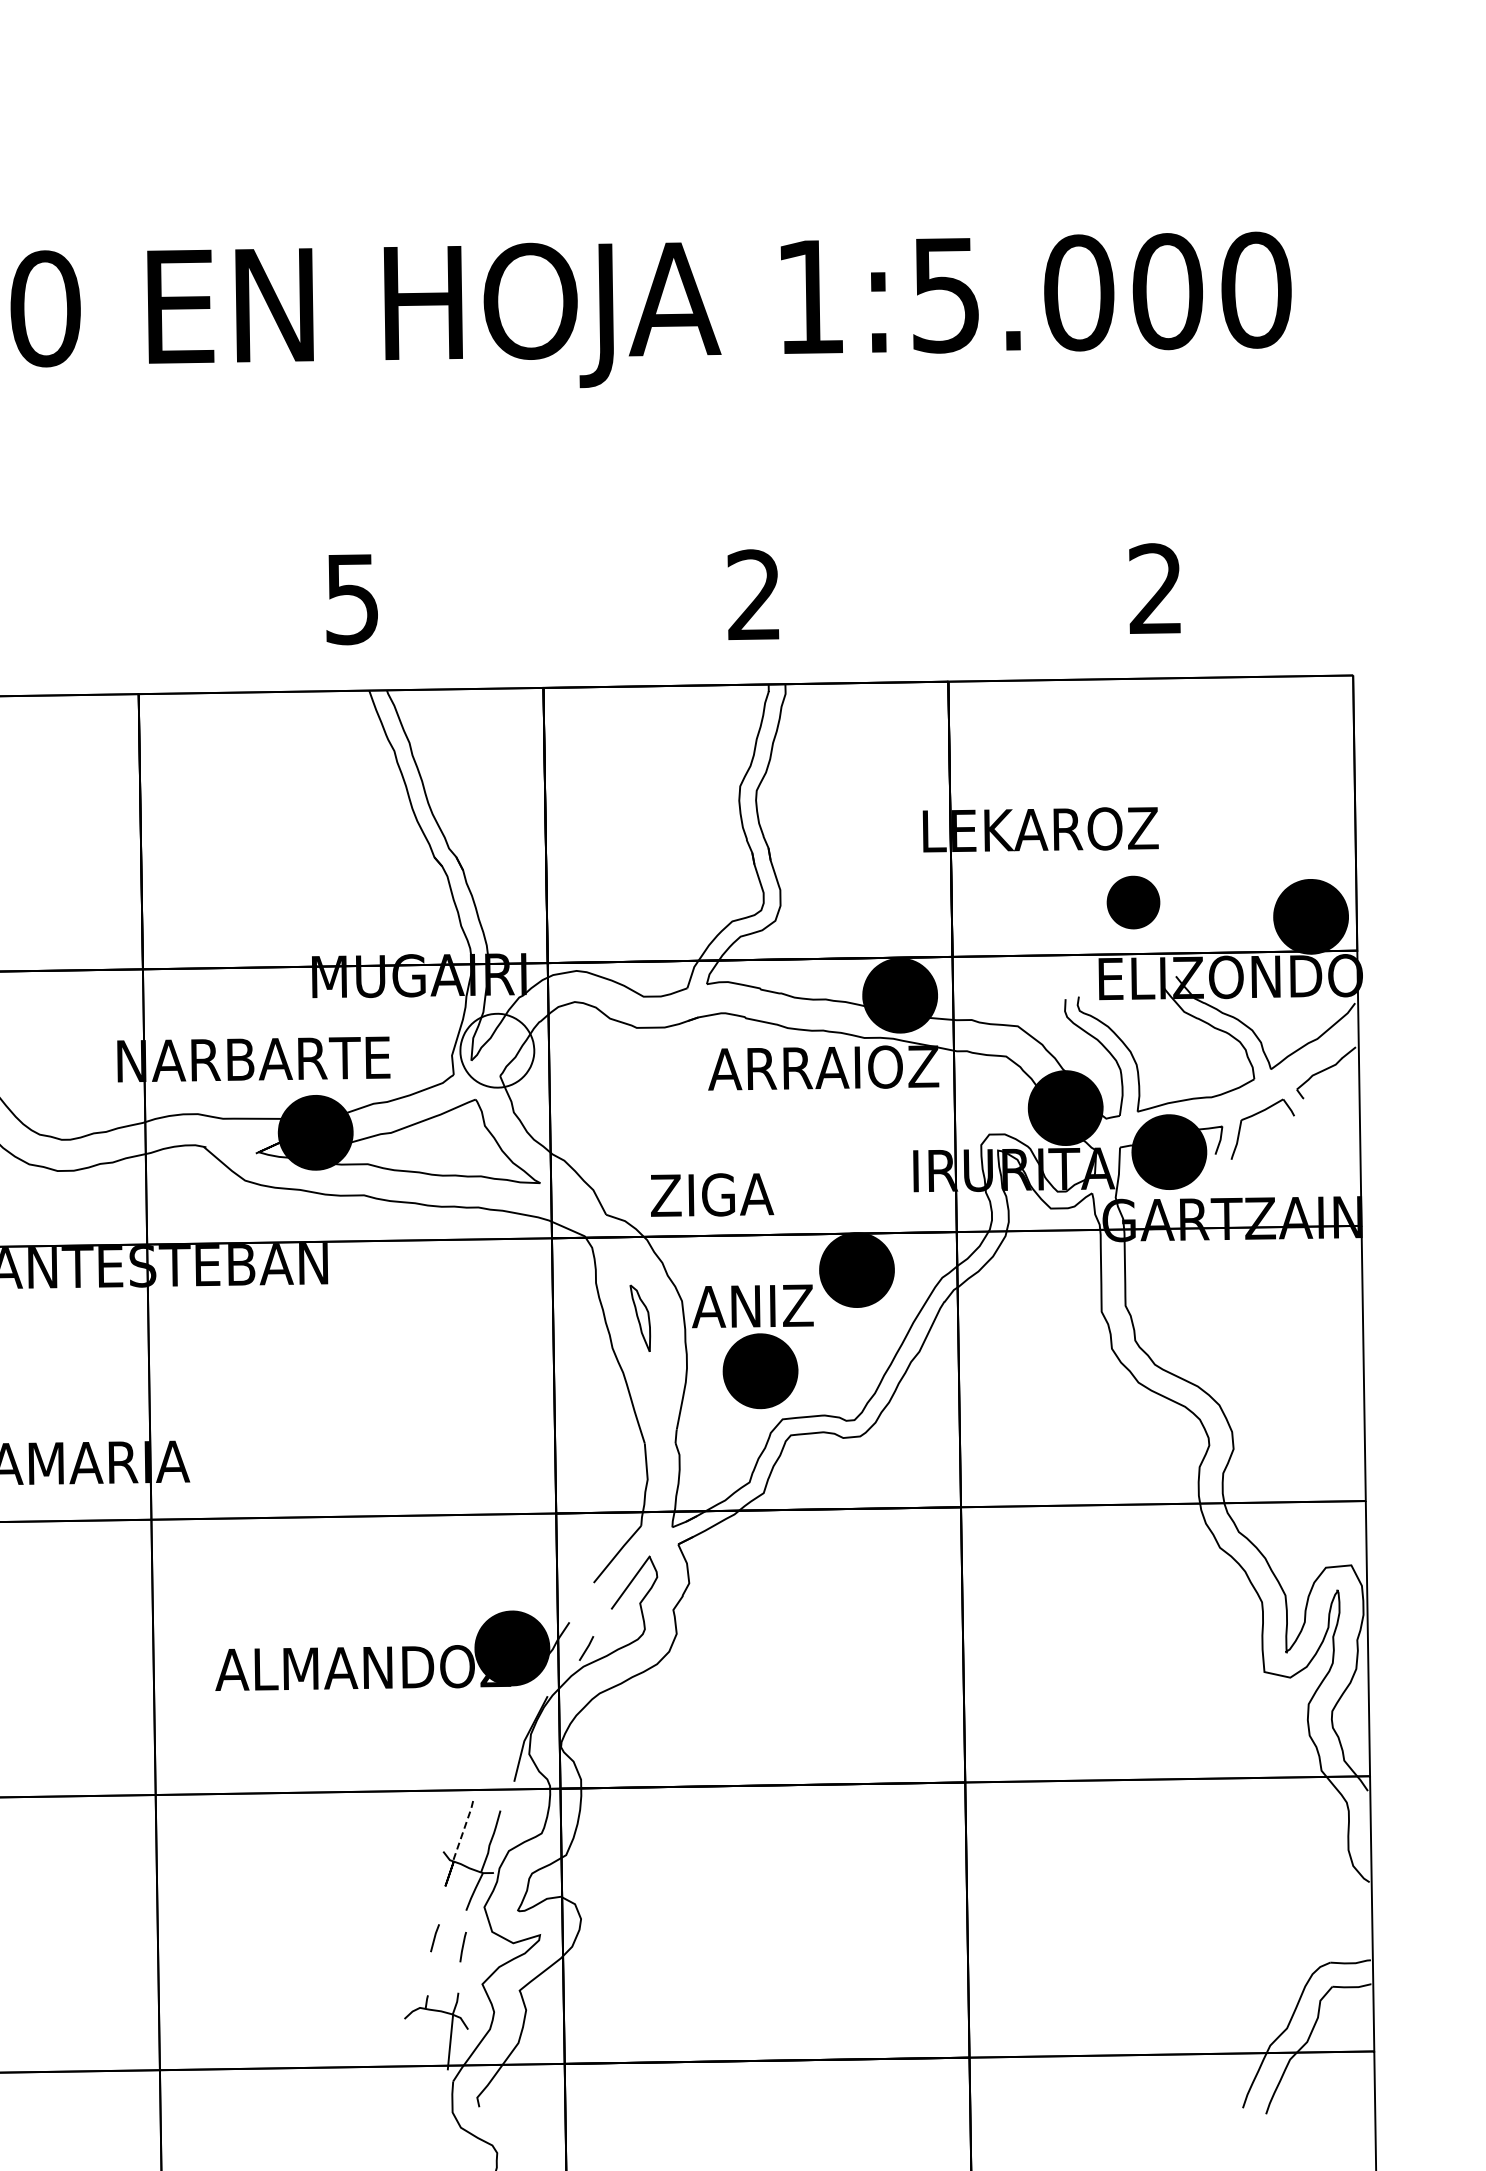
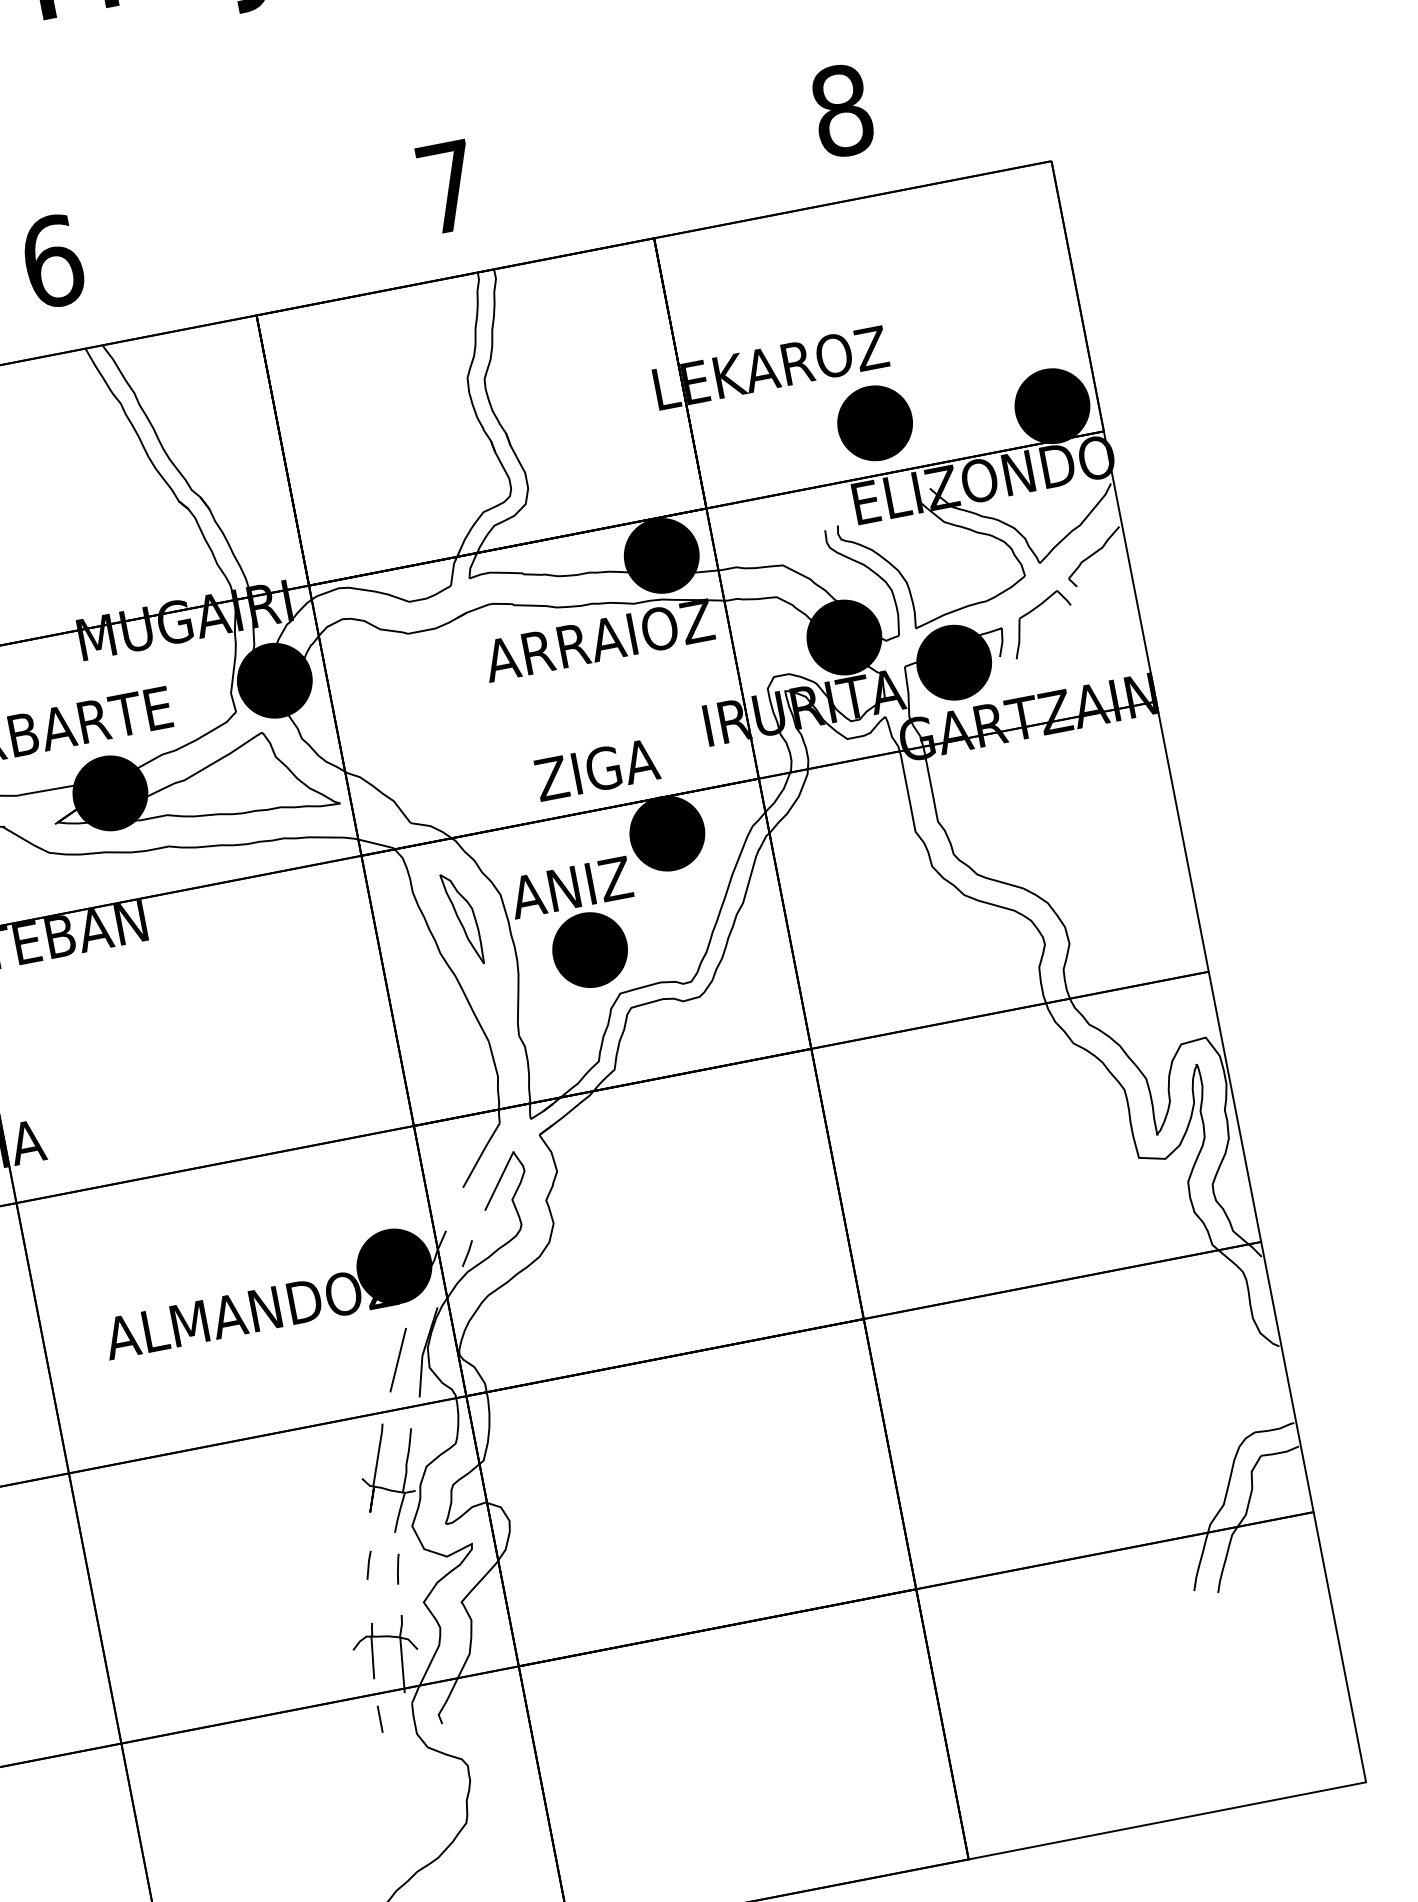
text: (1156, 589) -> (842, 111), 2 -> 8
text: (753, 594) -> (446, 186), 2 -> 7
text: (352, 599) -> (53, 261), 5 -> 6
part: (1133, 902) -> (875, 423), size x1.43
fill: (497, 1050) -> (274, 680), added
text: (712, 1194) -> (597, 769), moved
part: (640, 1318) -> (462, 919), size x1.43
line: (499, 1740) -> (397, 1359), added
line: (463, 1831) -> (378, 1455), dashed -> solid
line: (422, 2029) -> (372, 1657), added
line: (418, 2091) -> (379, 1719), added

